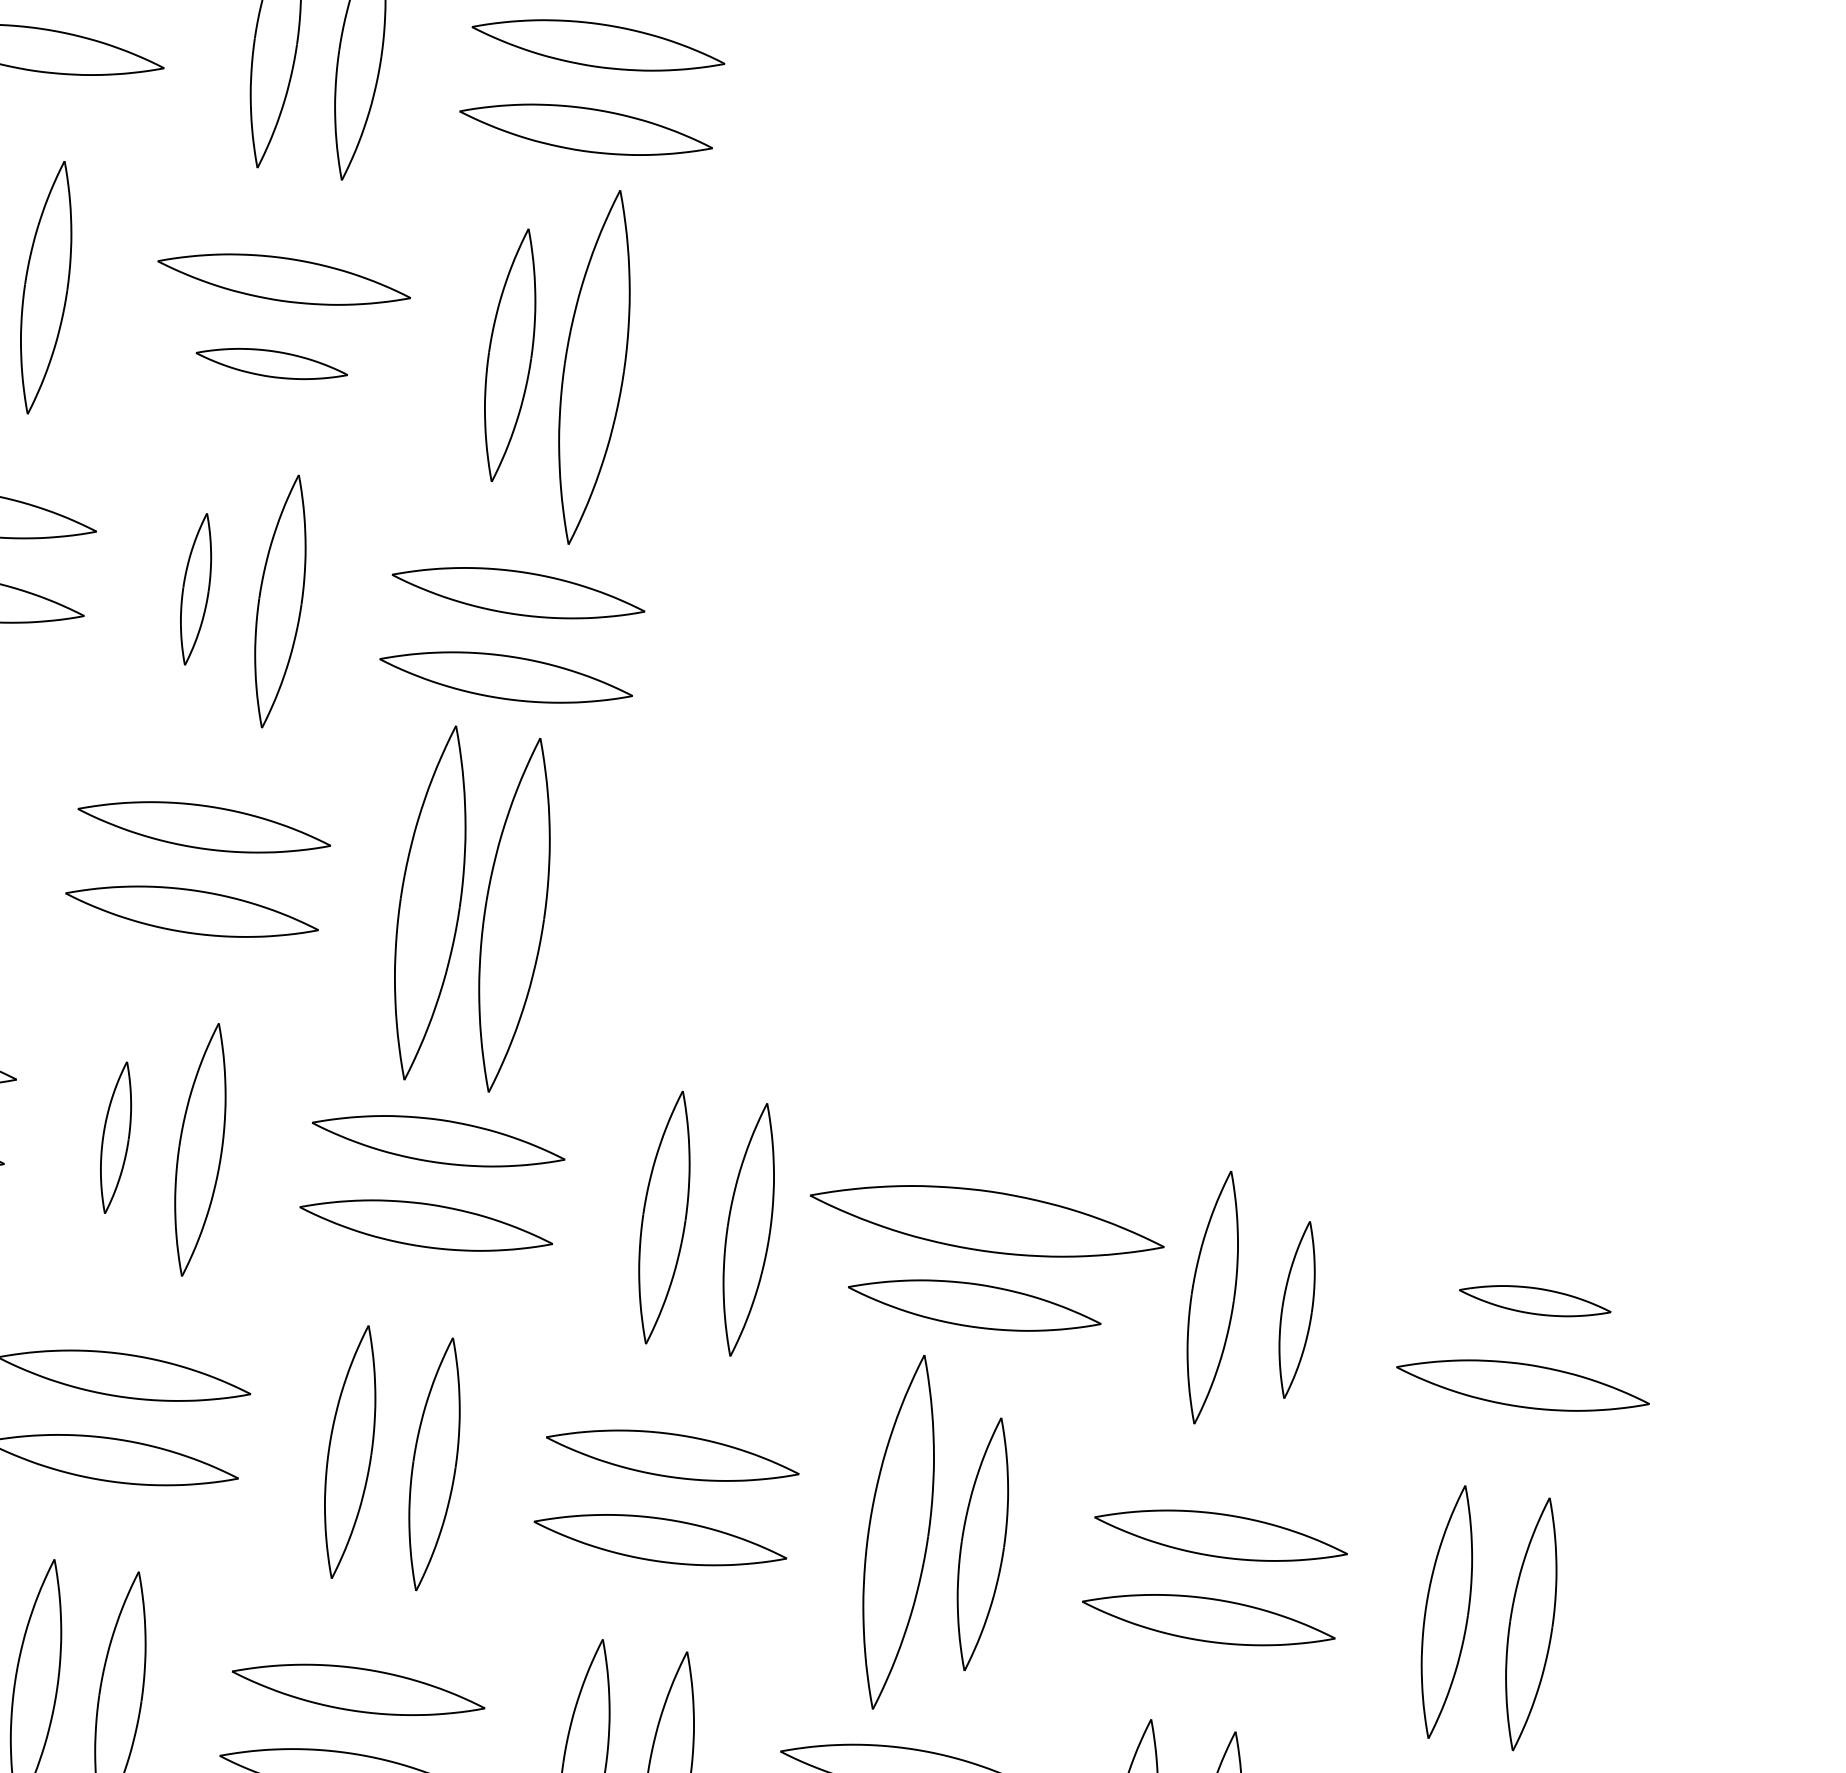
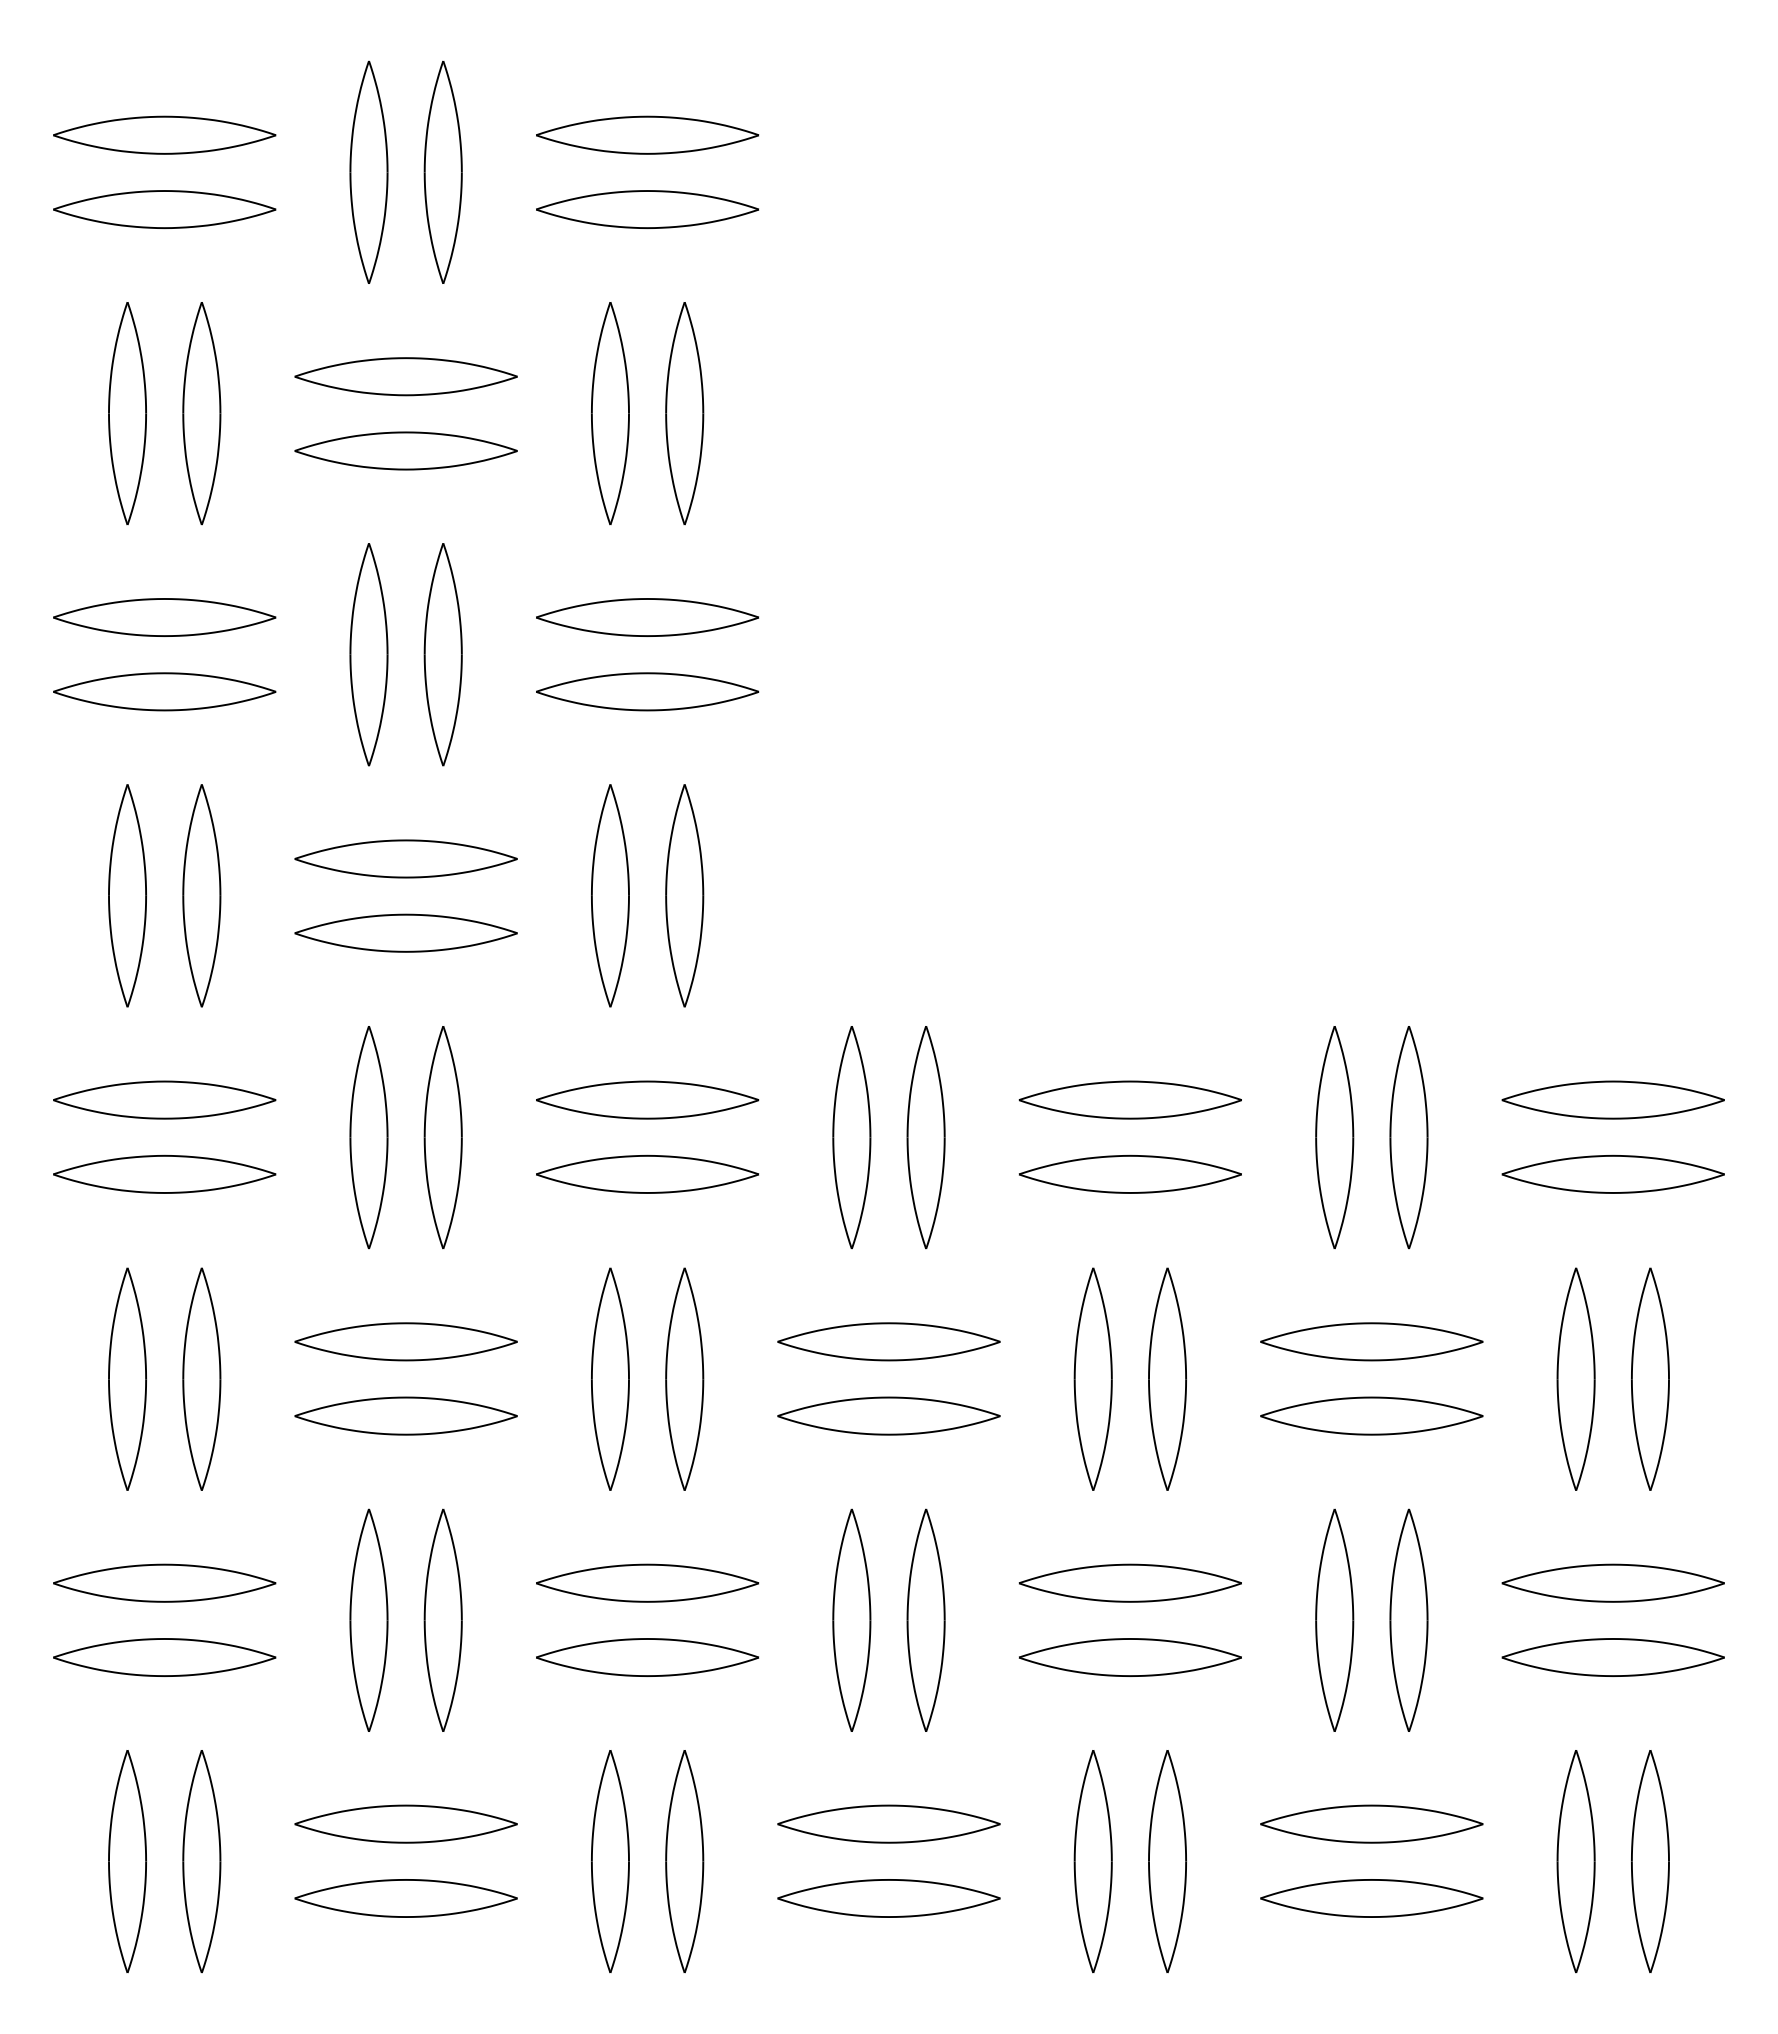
part: (271, 363) -> (405, 450), size x1.67
part: (594, 367) -> (684, 413), size x0.71
part: (195, 588) -> (368, 654), size x1.67
part: (430, 902) -> (610, 895), size x0.71
part: (514, 914) -> (684, 895), size x0.71
part: (115, 1137) -> (368, 1137), size x1.67
part: (986, 1220) -> (1129, 1099), size x0.71
part: (1534, 1300) -> (1612, 1099), size x1.67
part: (1296, 1309) -> (1408, 1137), size x1.43
part: (897, 1531) -> (1092, 1378), size x0.71

